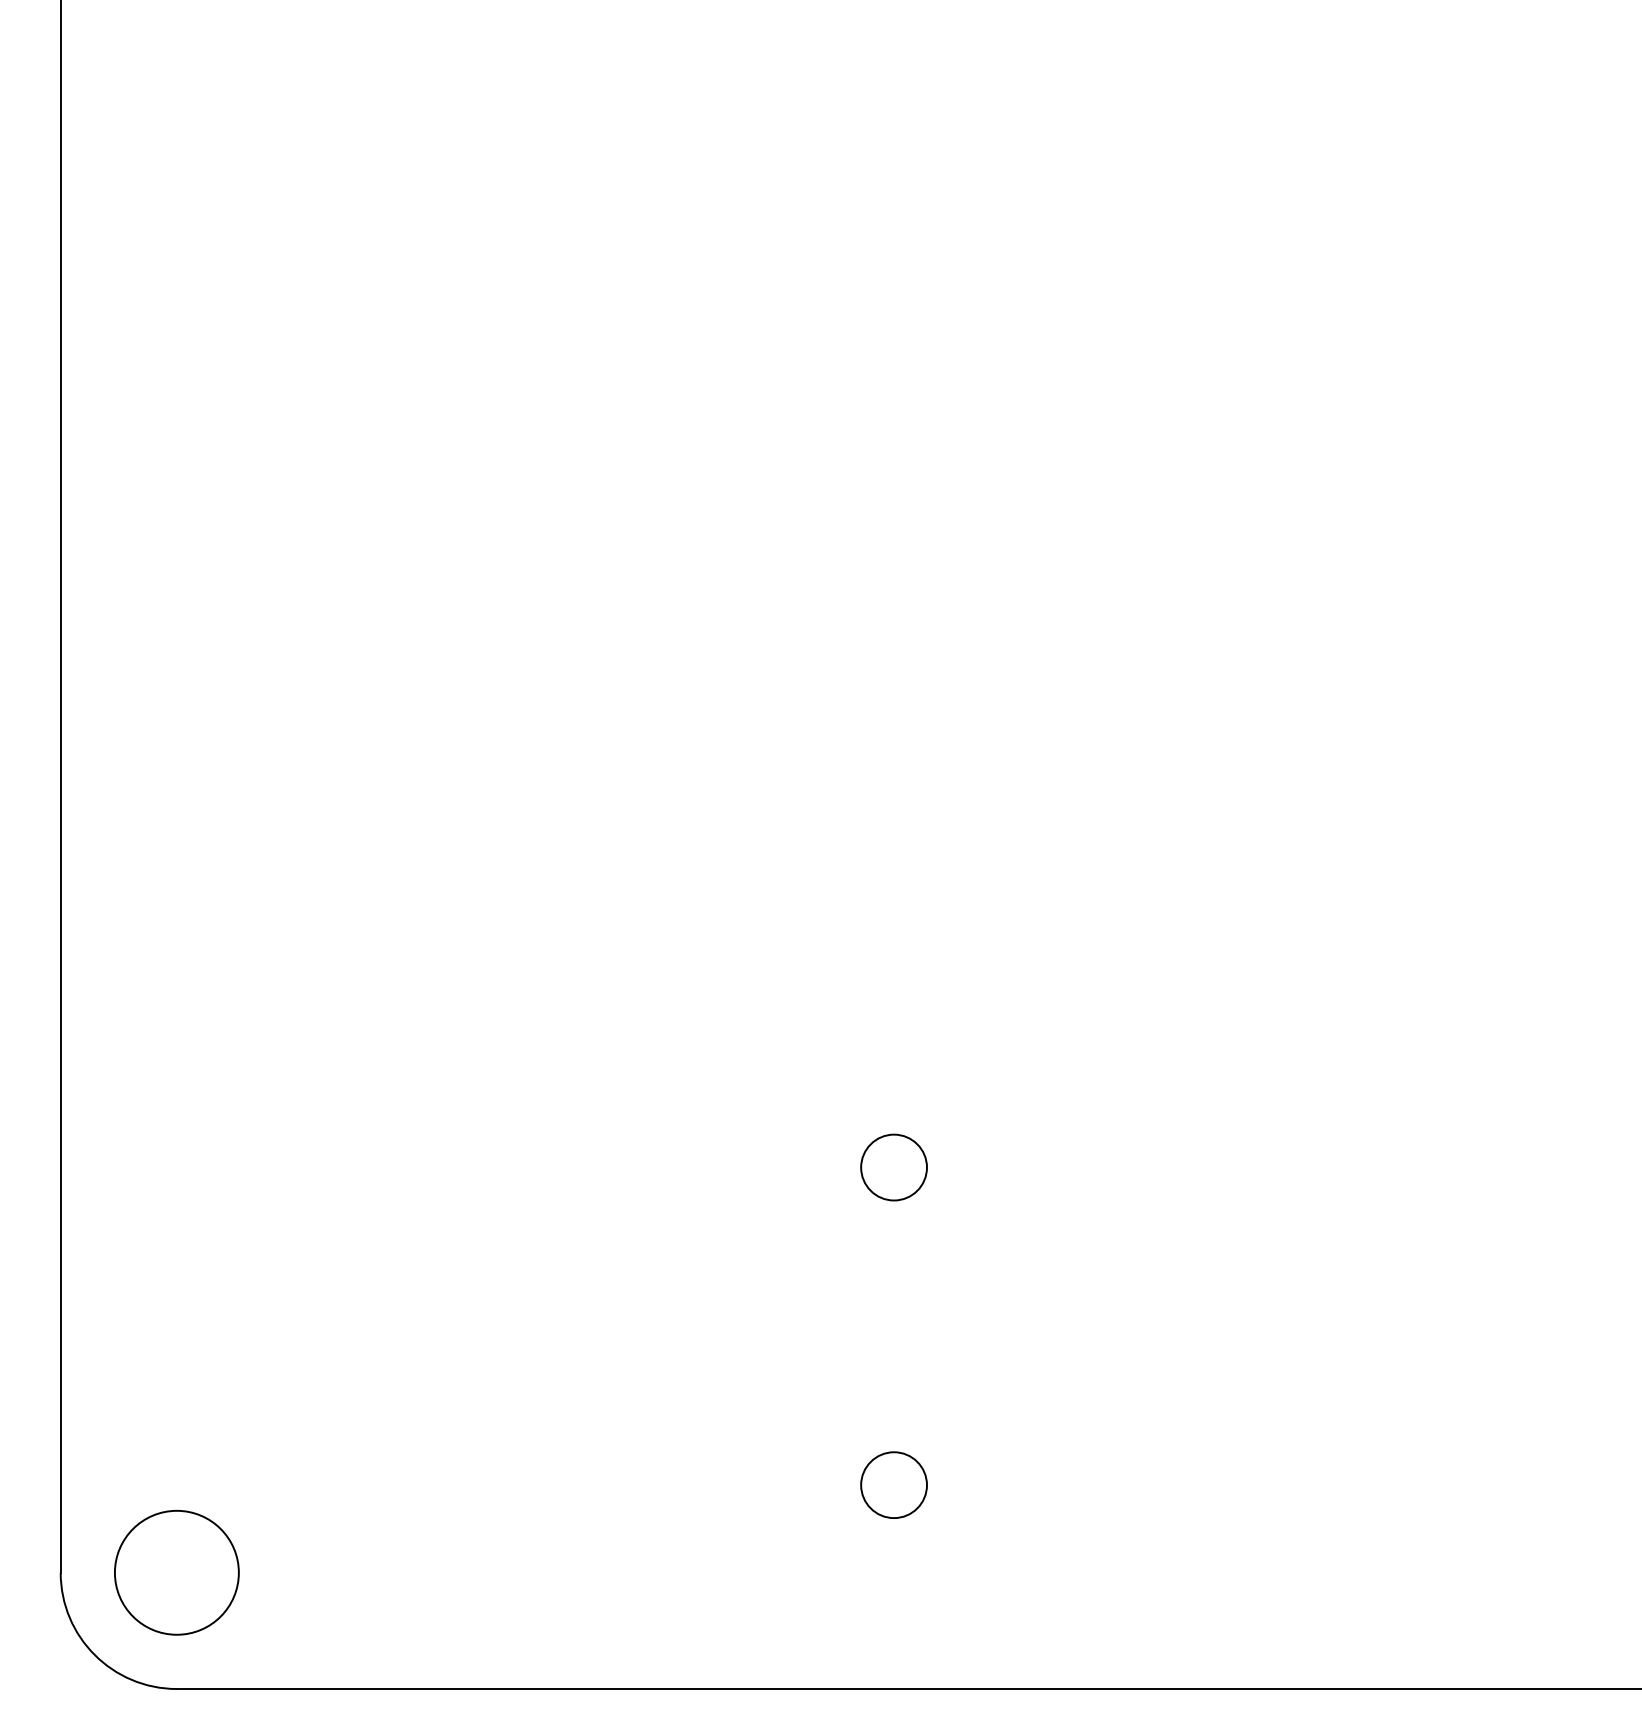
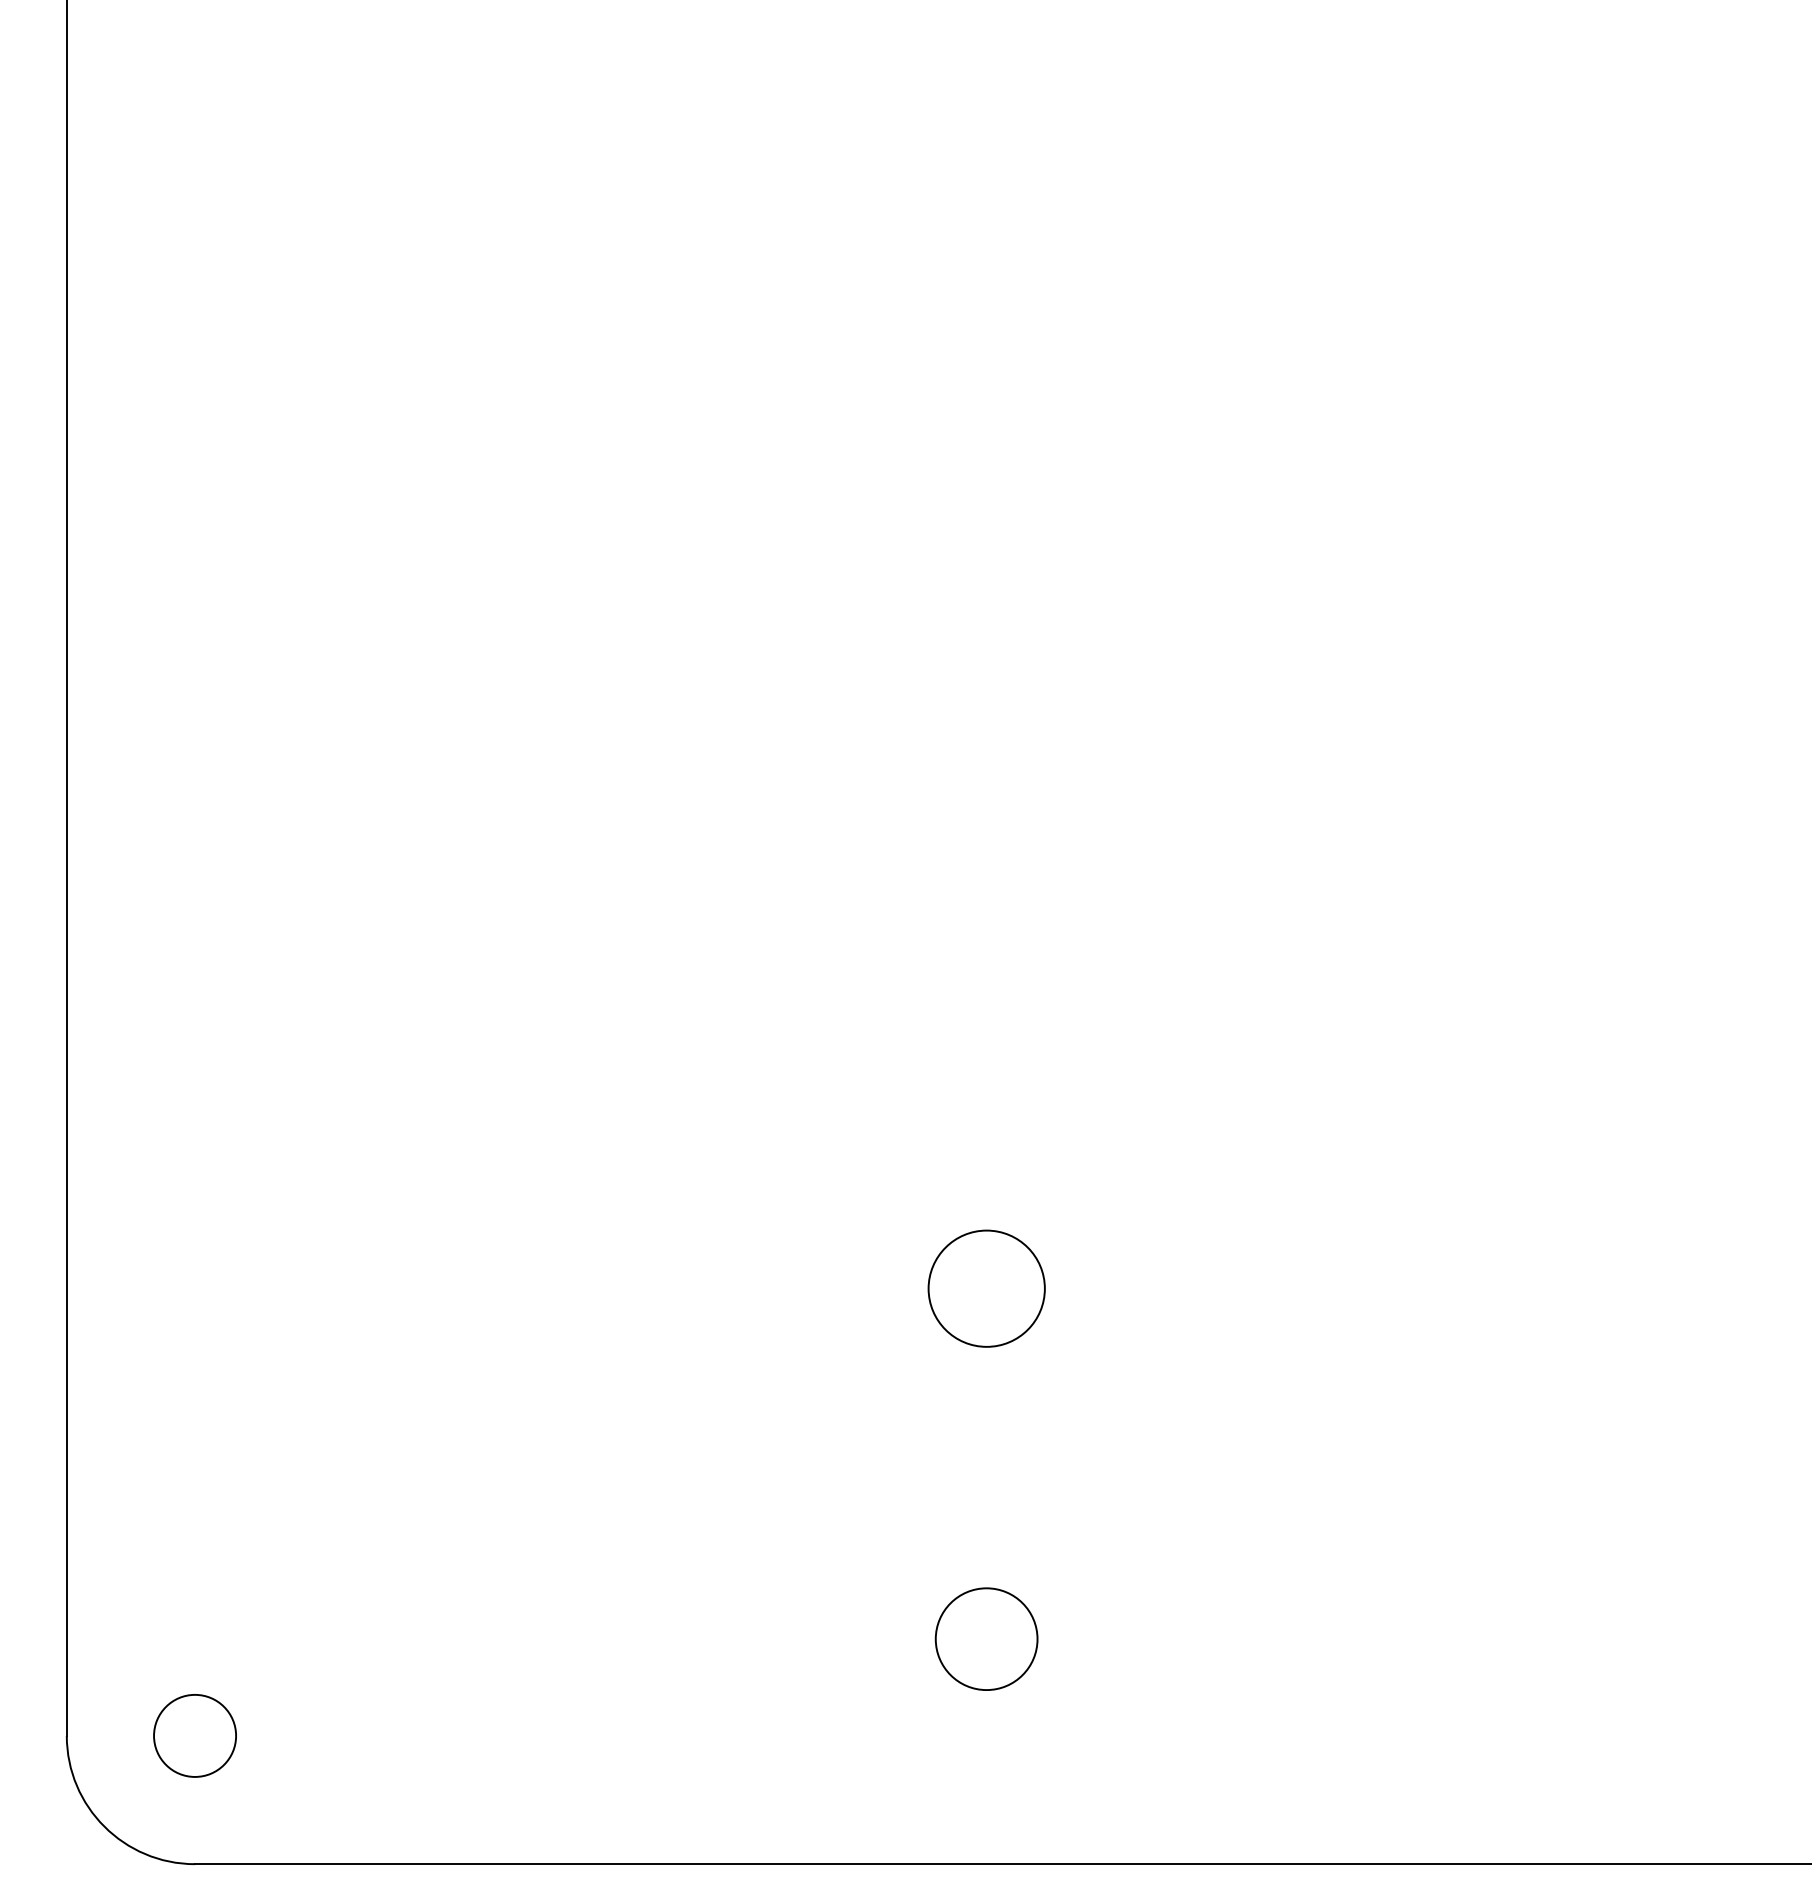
circle: (893, 1167) -> (986, 1288), size x1.6
circle: (893, 1484) -> (986, 1638), size x1.4
circle: (176, 1572) -> (194, 1735), size x0.6

